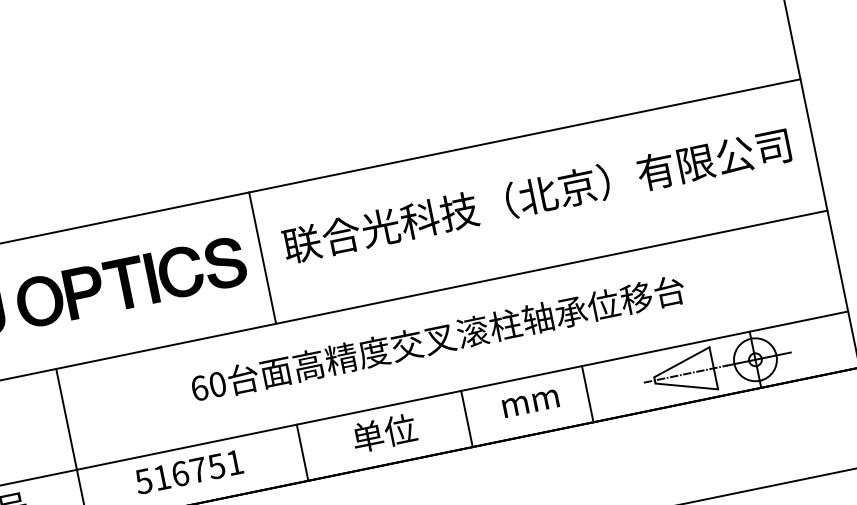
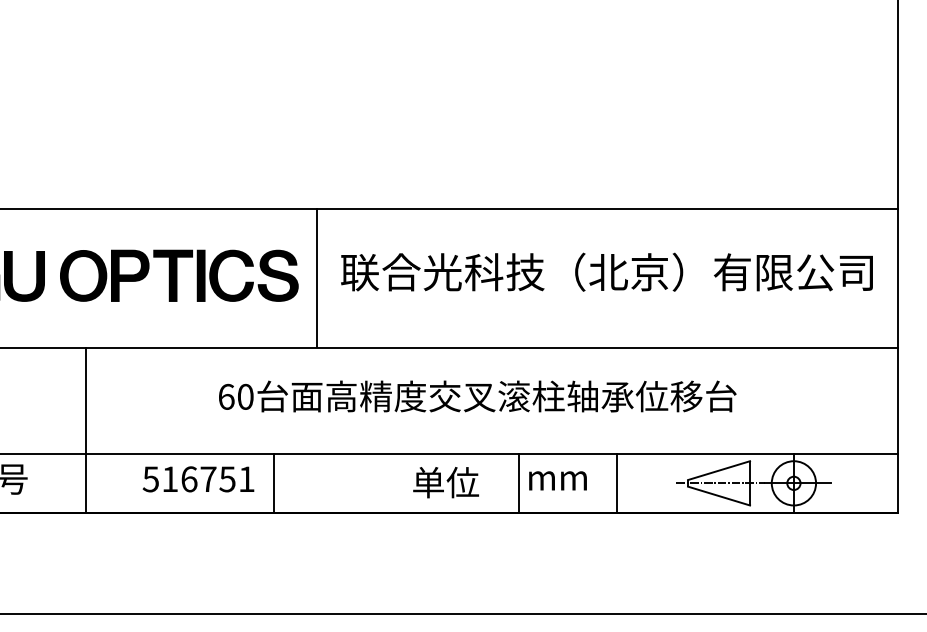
line: (467, 418) -> (519, 482), moved
text: (384, 433) -> (445, 482), moved
line: (302, 451) -> (274, 482), moved

